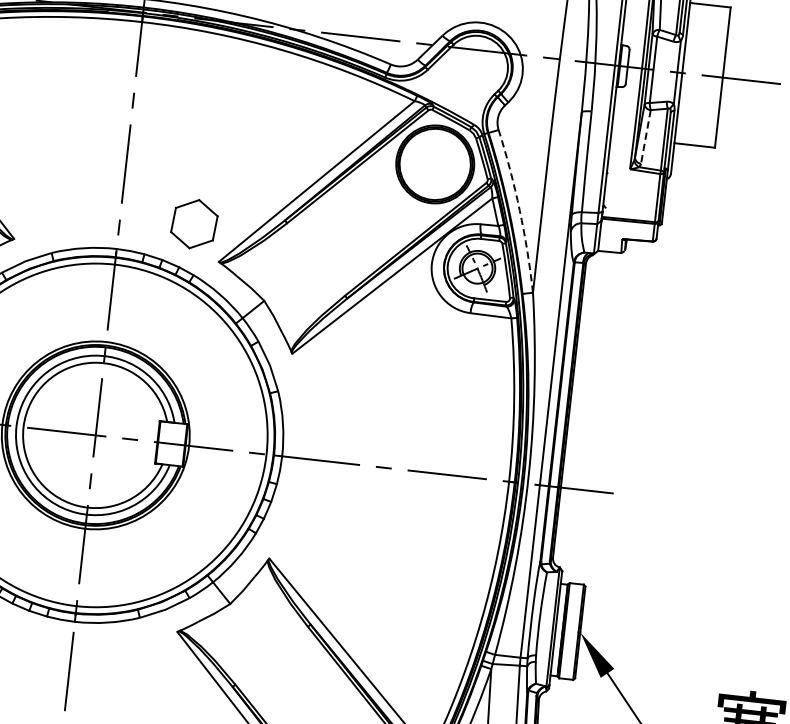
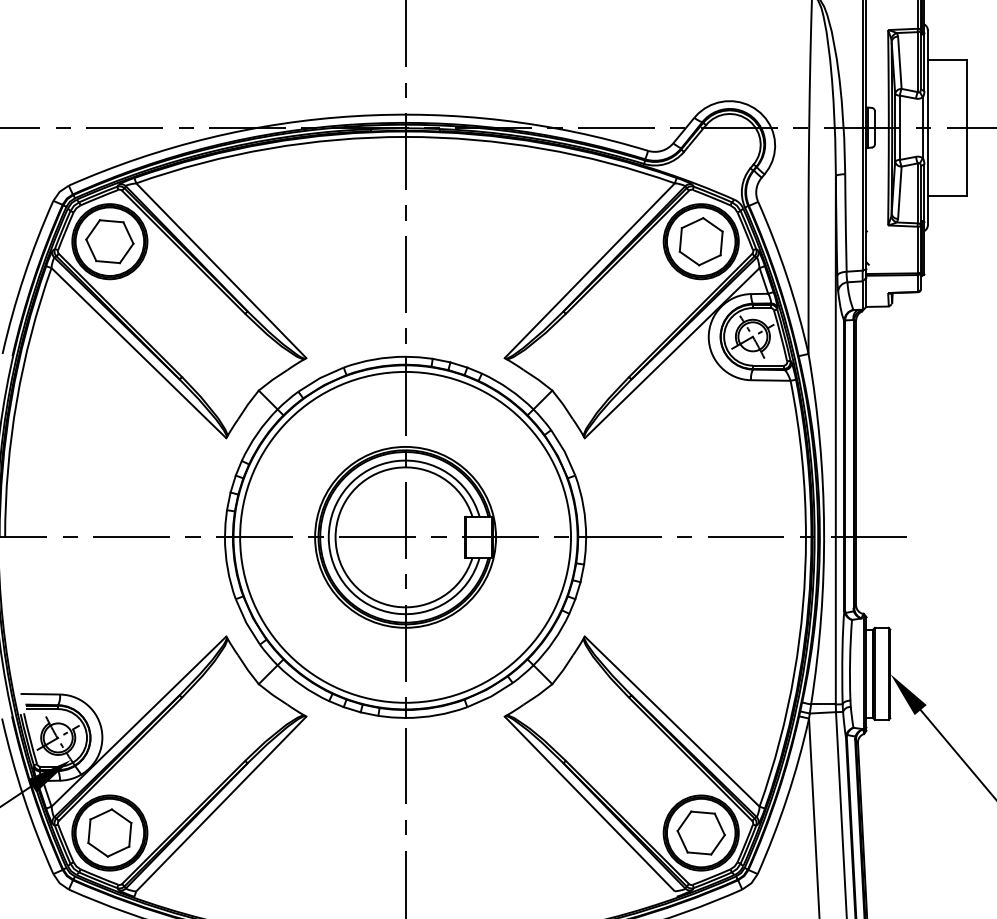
line: (645, 137) -> (899, 193), dashed -> solid
arc: (520, 210) -> (787, 276), dashed -> solid
part: (193, 223) -> (700, 241), moved

